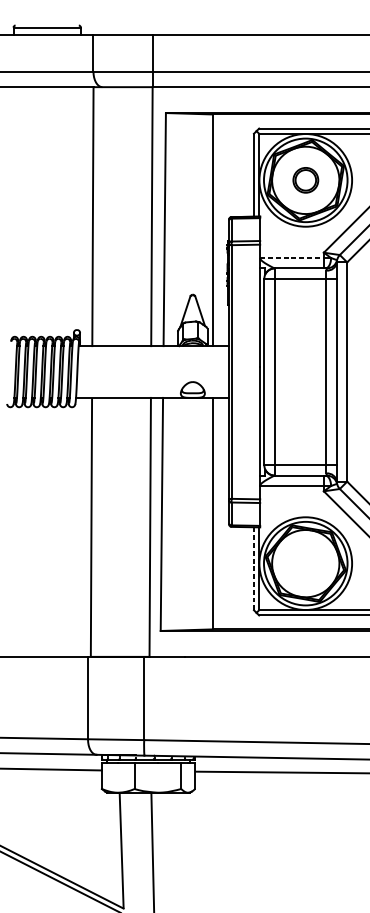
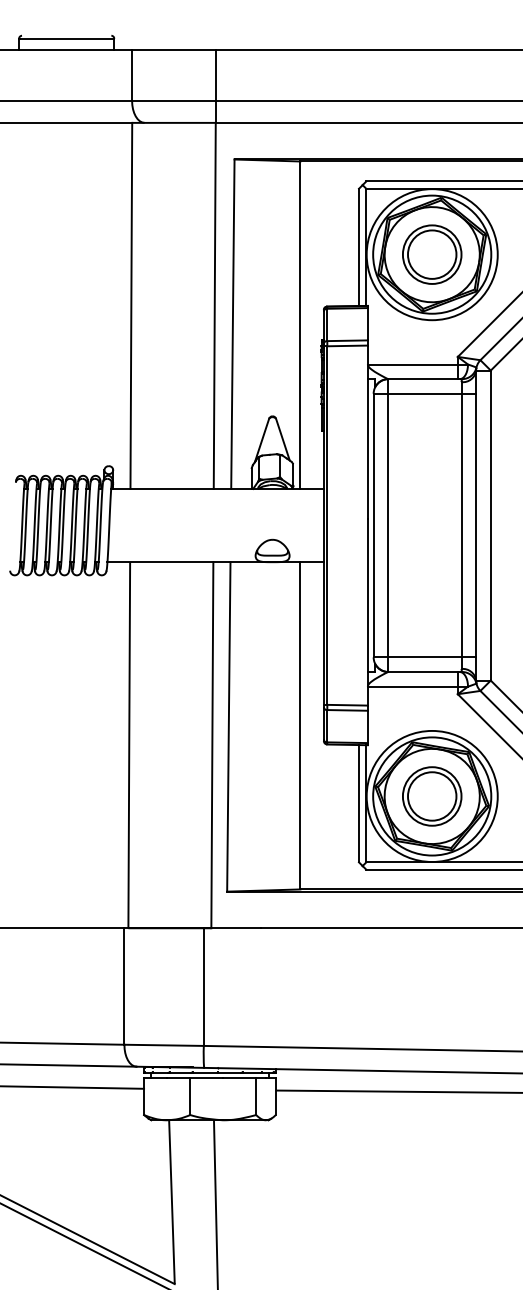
part: (305, 180) -> (432, 254), size x1.67
line: (291, 258) -> (412, 364), dashed -> solid
part: (305, 563) -> (432, 796), added
line: (254, 568) -> (359, 803), dashed -> solid

